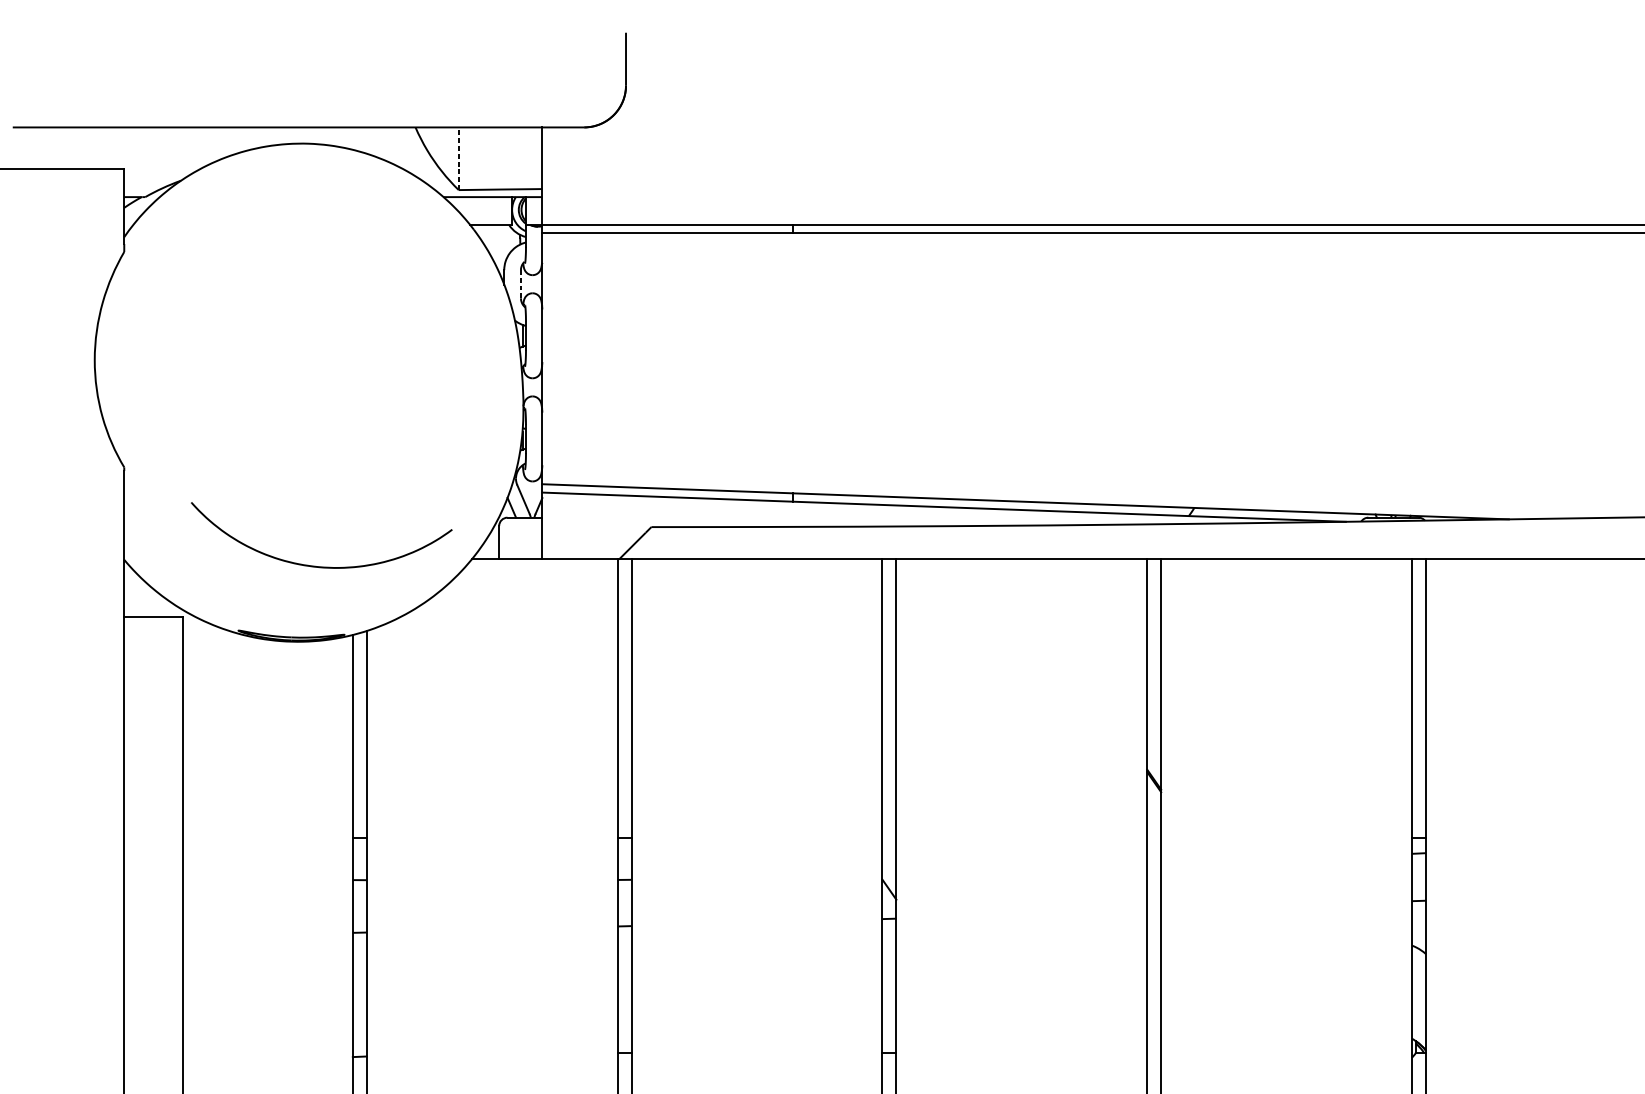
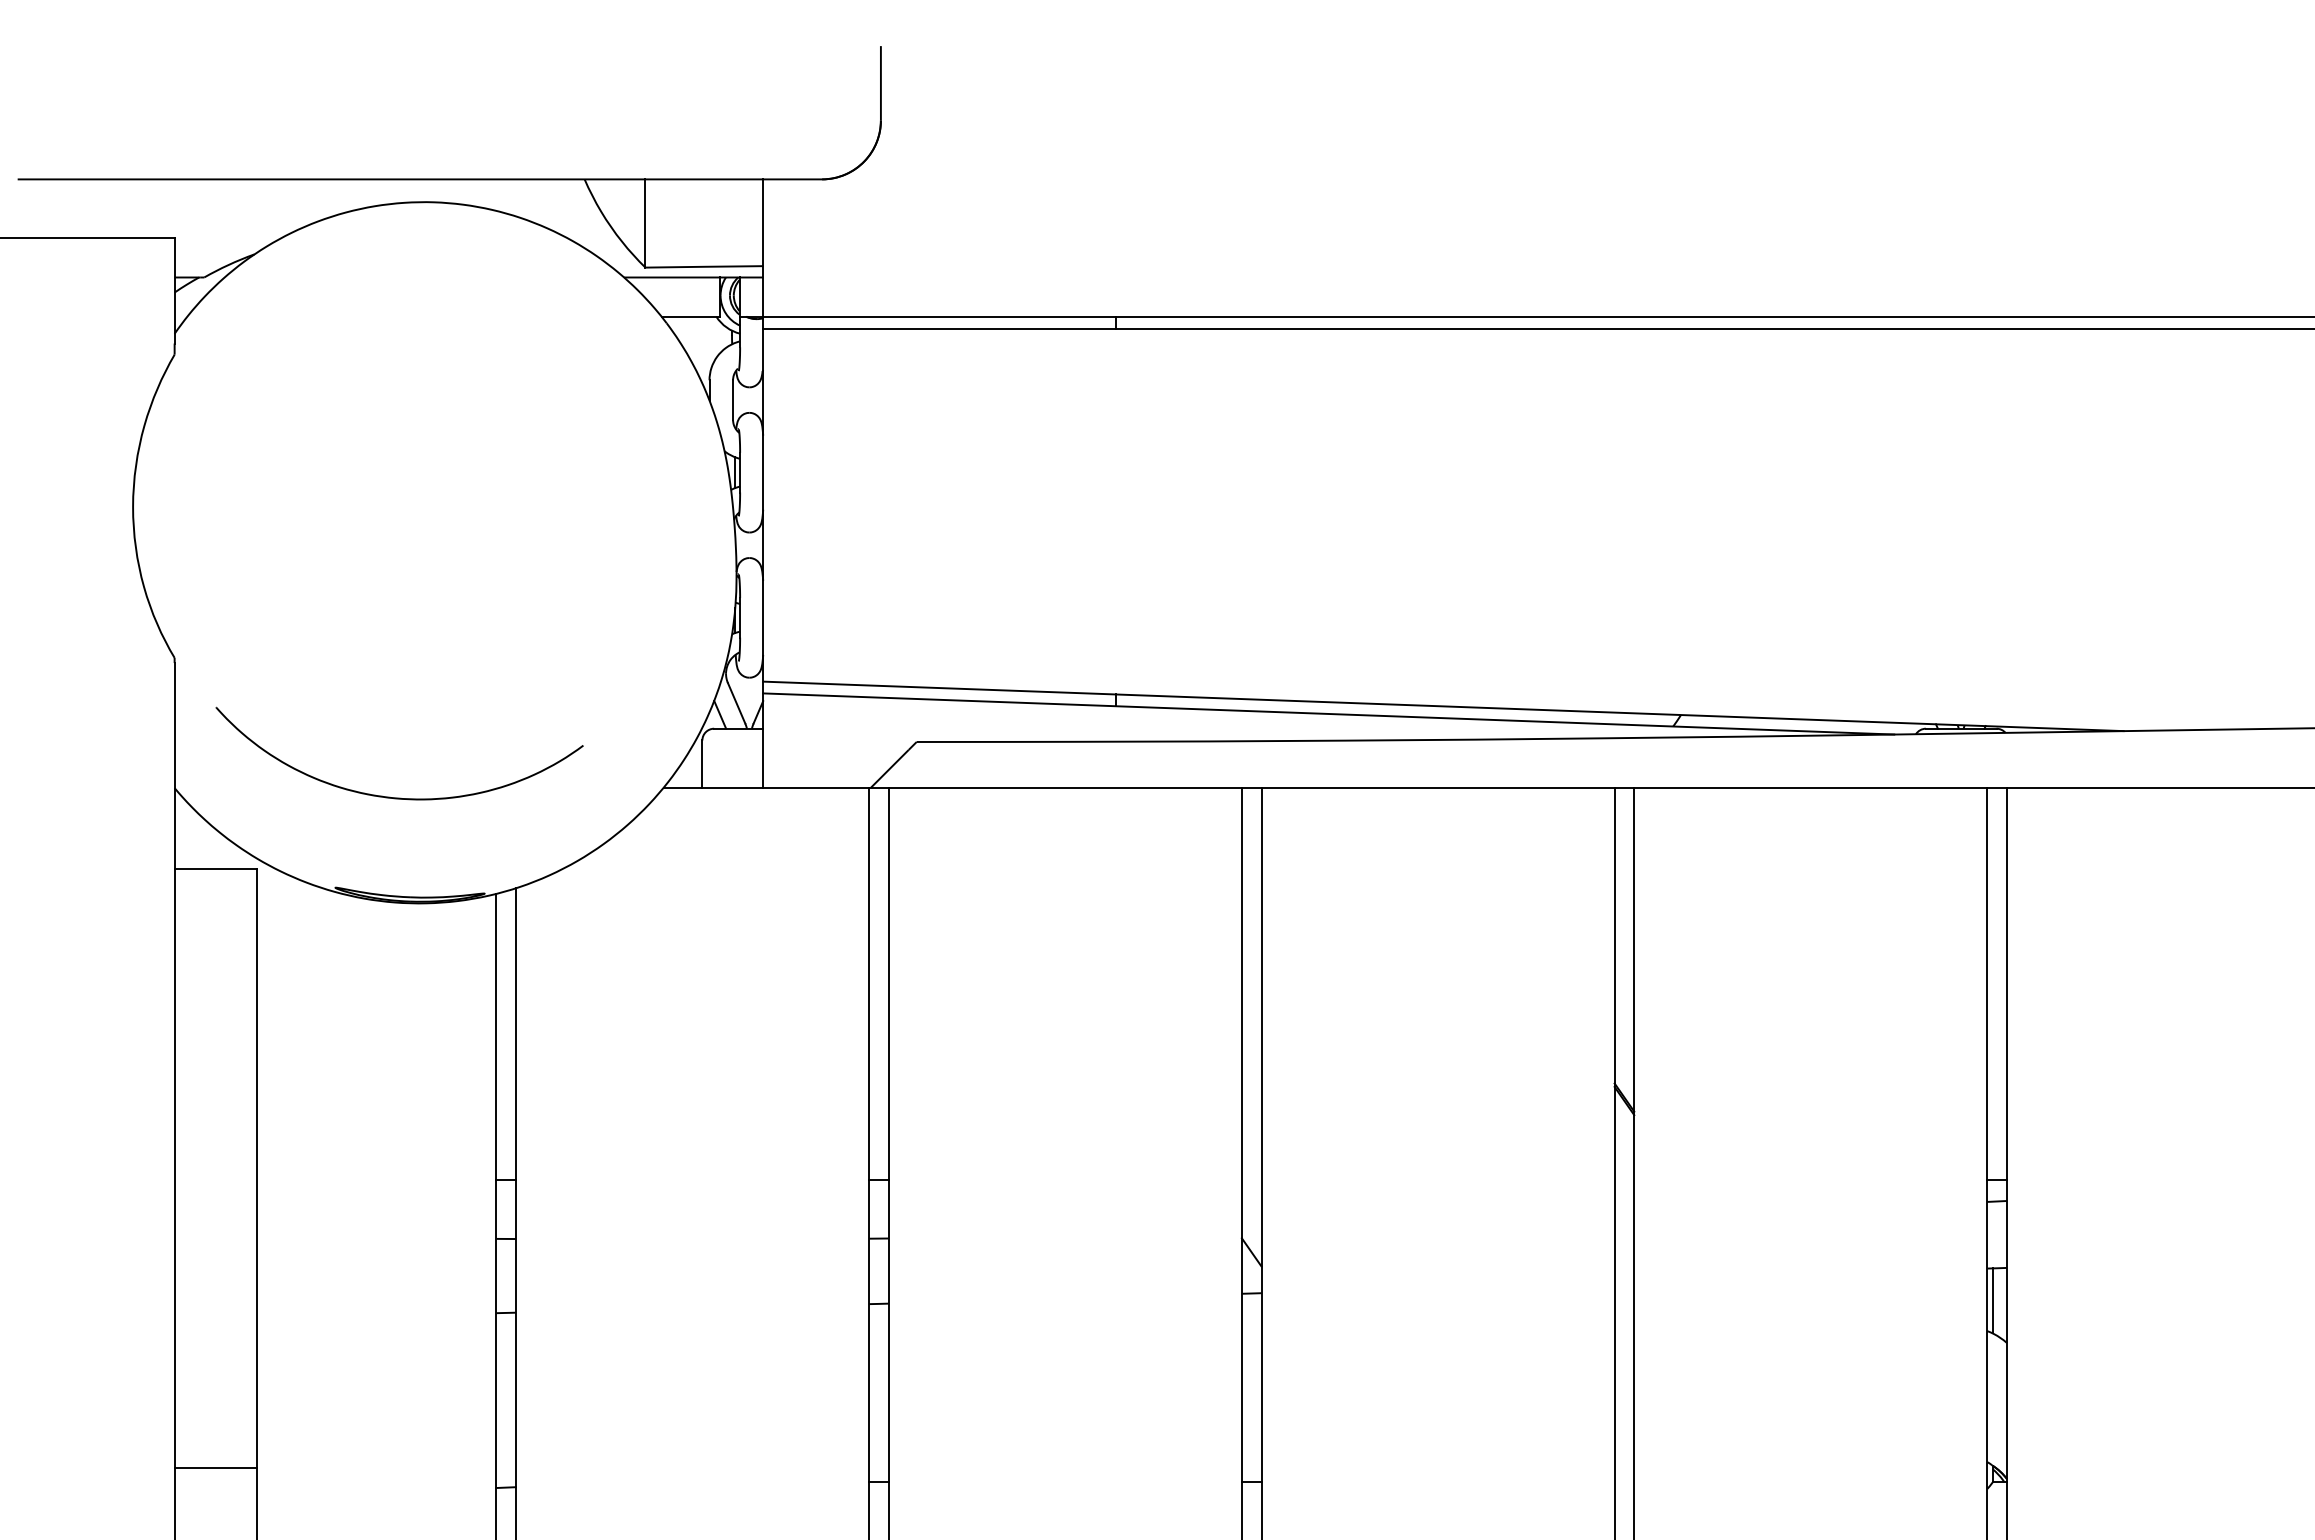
line: (458, 158) -> (645, 223), dashed -> solid
line: (521, 284) -> (733, 400), dashed -> solid
part: (321, 566) -> (399, 797), moved
line: (1415, 923) -> (1992, 1300), added
line: (153, 1042) -> (215, 1467), added

